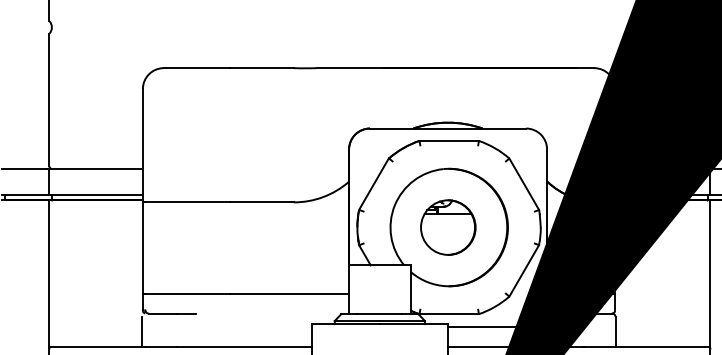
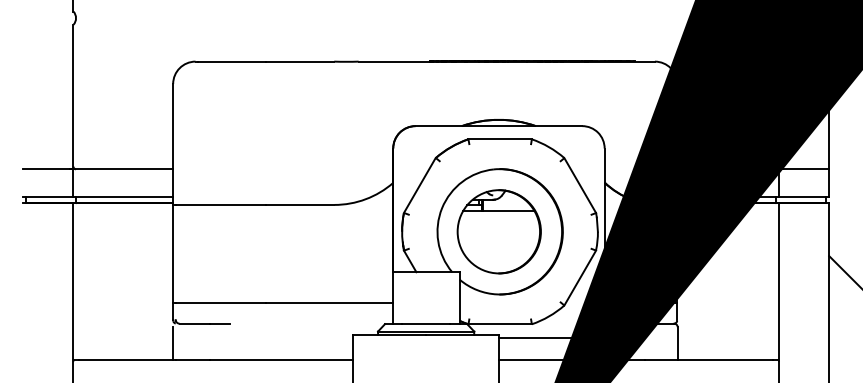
part: (447, 227) -> (498, 231), size x1.43

